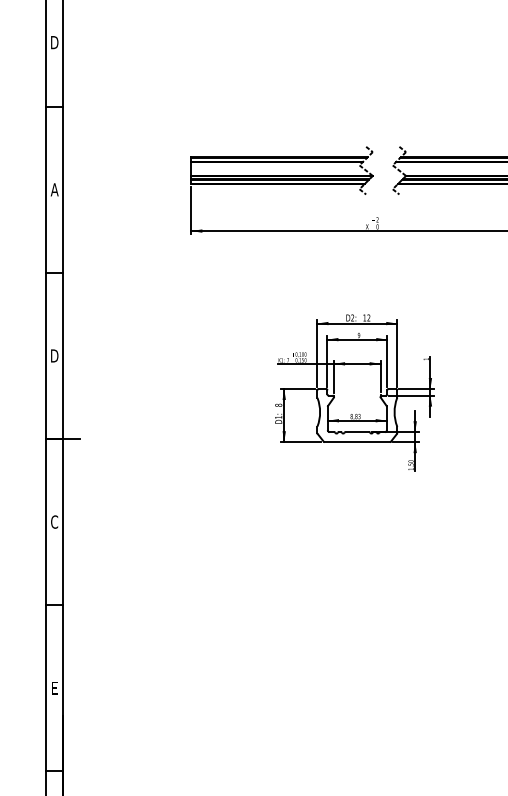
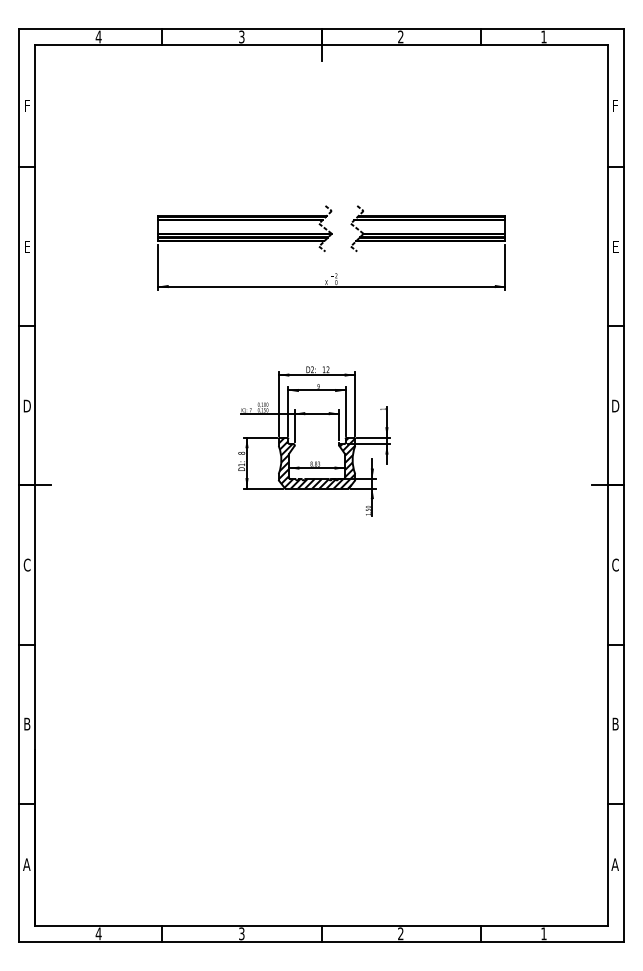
text: (53, 41) -> (26, 105), D -> F
text: (53, 189) -> (26, 246), A -> E
hatch: (356, 414) -> (316, 462), added
text: (54, 687) -> (27, 723), E -> B

